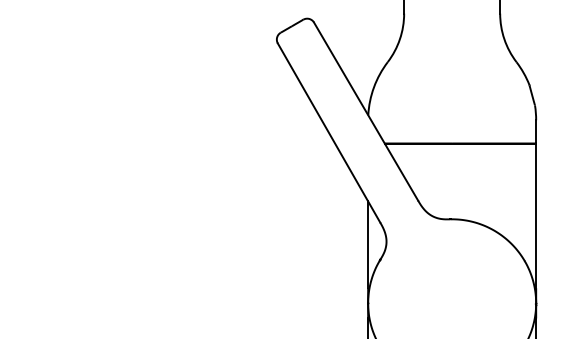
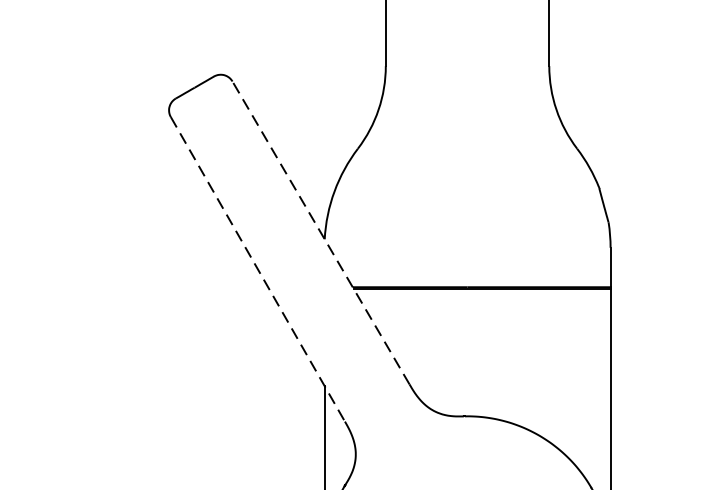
line: (365, 111) -> (320, 232), solid -> dashed
line: (329, 133) -> (258, 270), solid -> dashed

